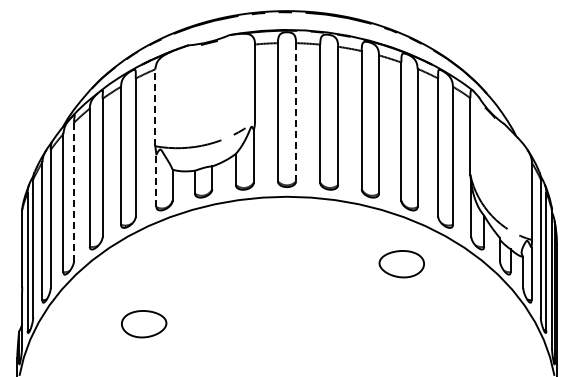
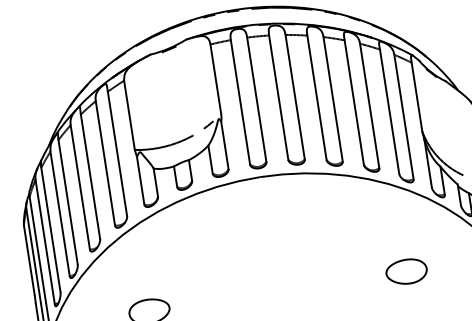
line: (155, 107) -> (129, 115), dashed -> solid
line: (296, 112) -> (257, 99), dashed -> solid
line: (156, 180) -> (140, 180), dashed -> solid
line: (74, 192) -> (68, 202), dashed -> solid
part: (401, 264) -> (406, 272), moved

